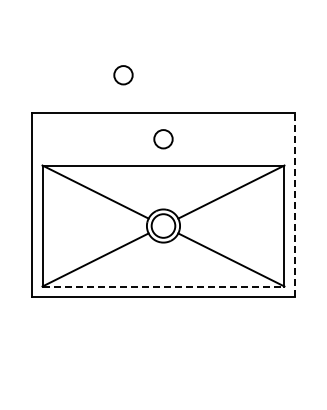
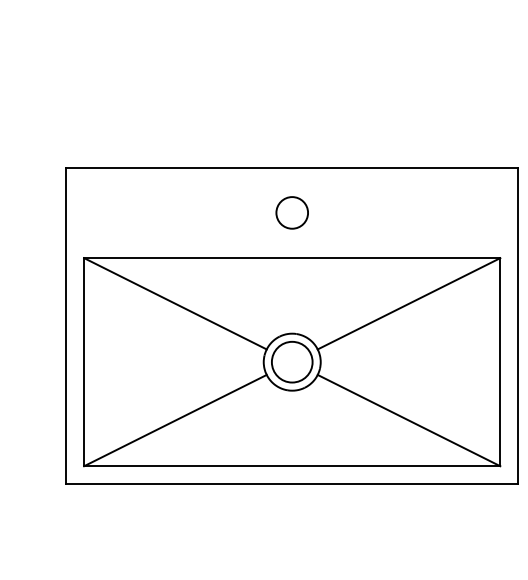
circle: (123, 75) -> (223, 103), removed
line: (294, 204) -> (517, 325), dashed -> solid
line: (163, 286) -> (292, 466), dashed -> solid

